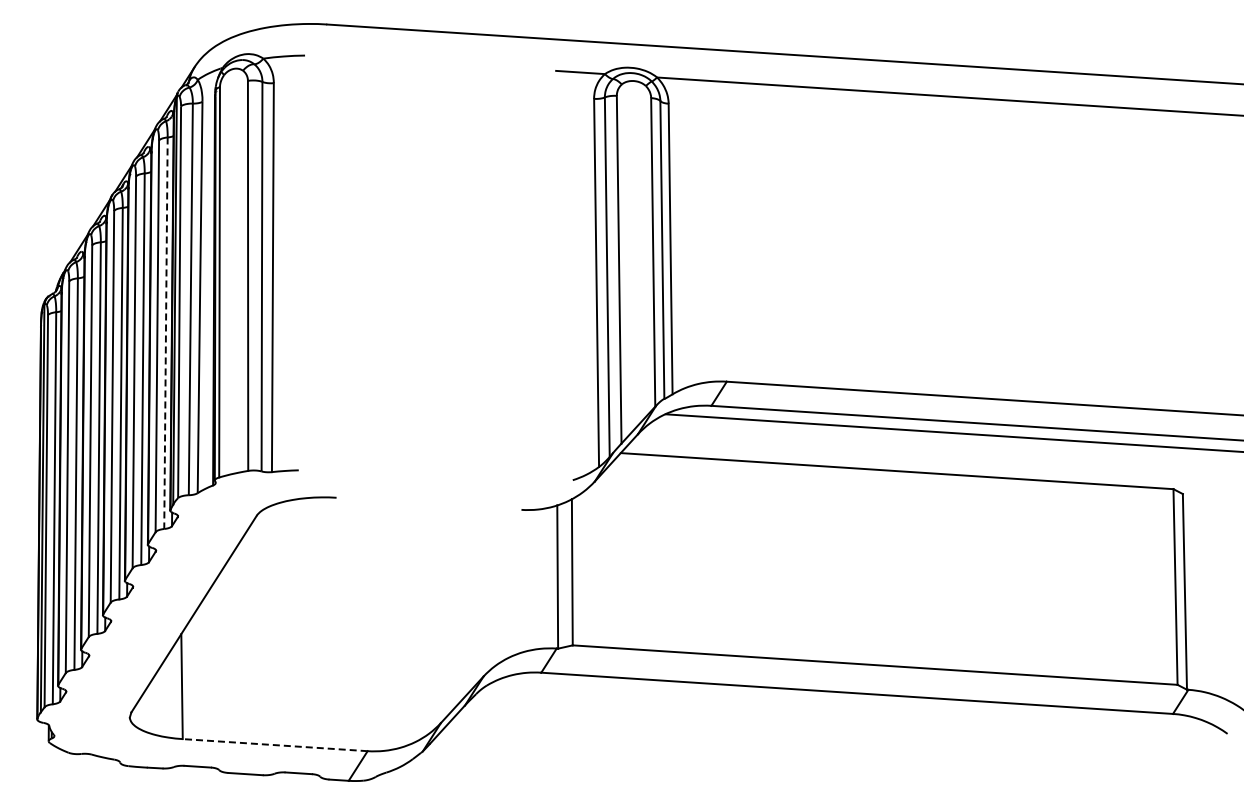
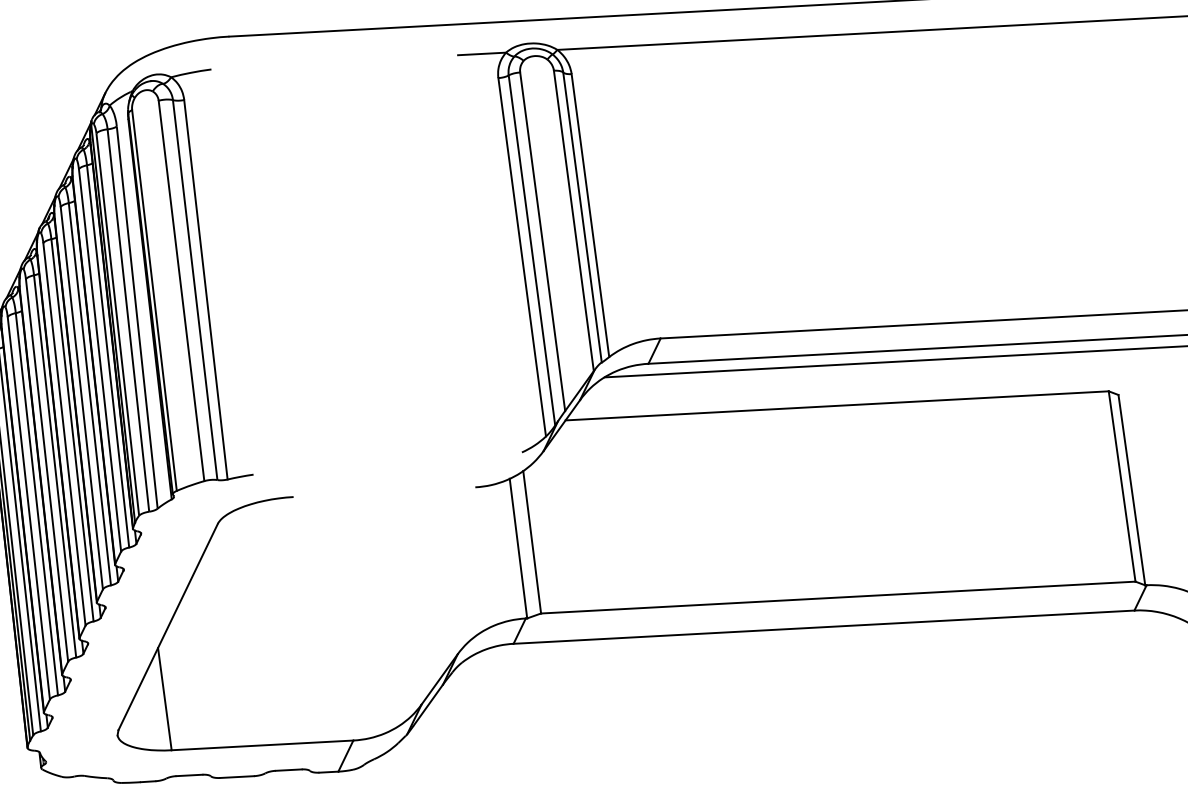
line: (165, 333) -> (107, 356), dashed -> solid
line: (275, 745) -> (262, 745), dashed -> solid

